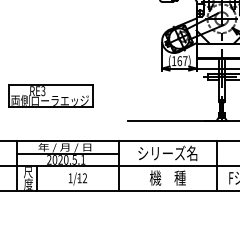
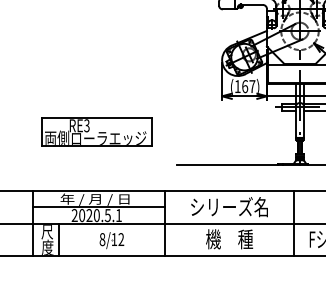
part: (50, 95) -> (96, 131), moved
text: (70, 178) -> (102, 239), 1/12 -> 8/12

